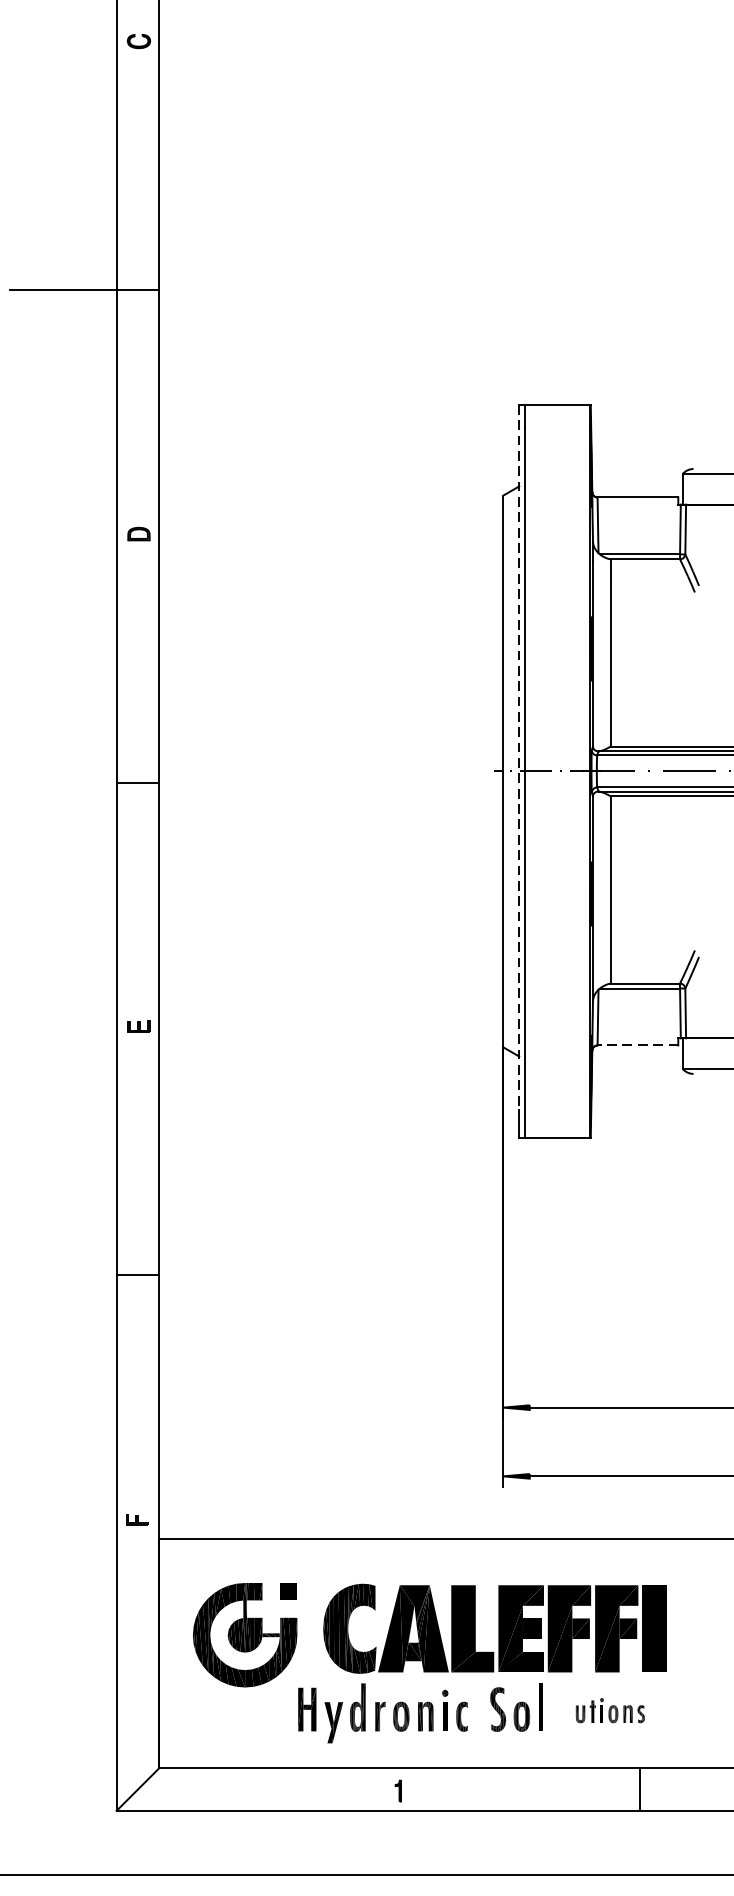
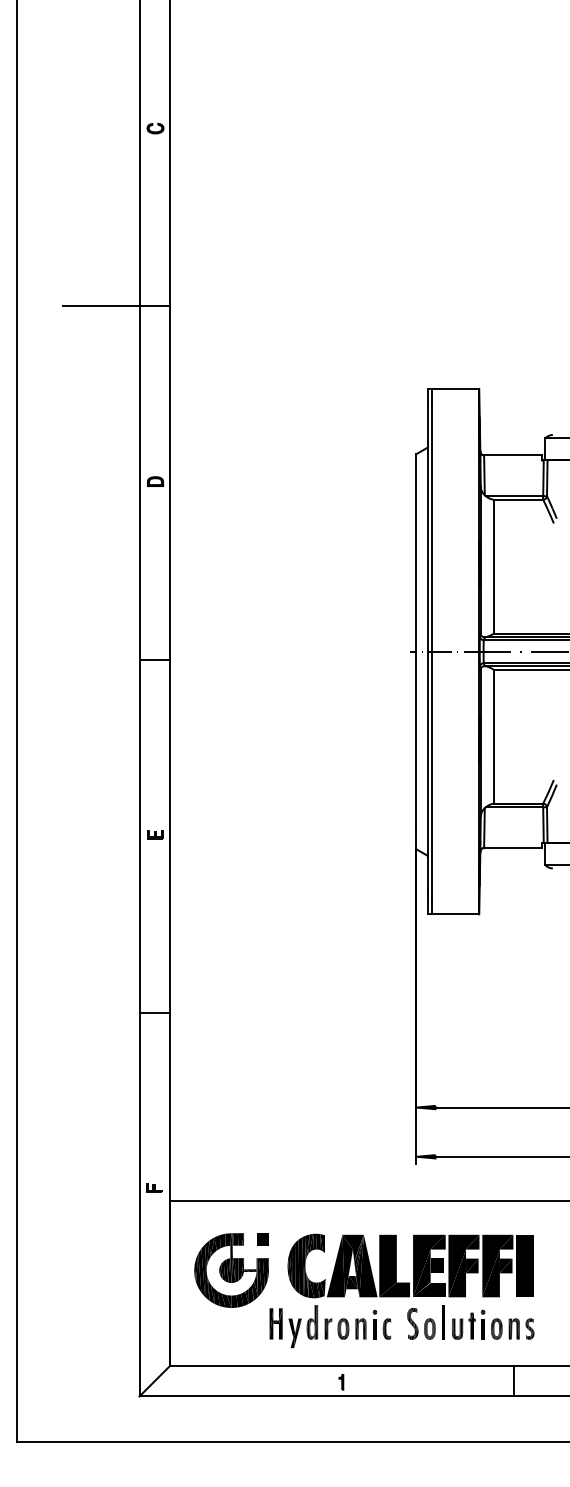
line: (518, 757) -> (427, 641), dashed -> solid
line: (638, 1046) -> (513, 848), dashed -> solid
part: (610, 1710) -> (493, 1324), size x1.67

